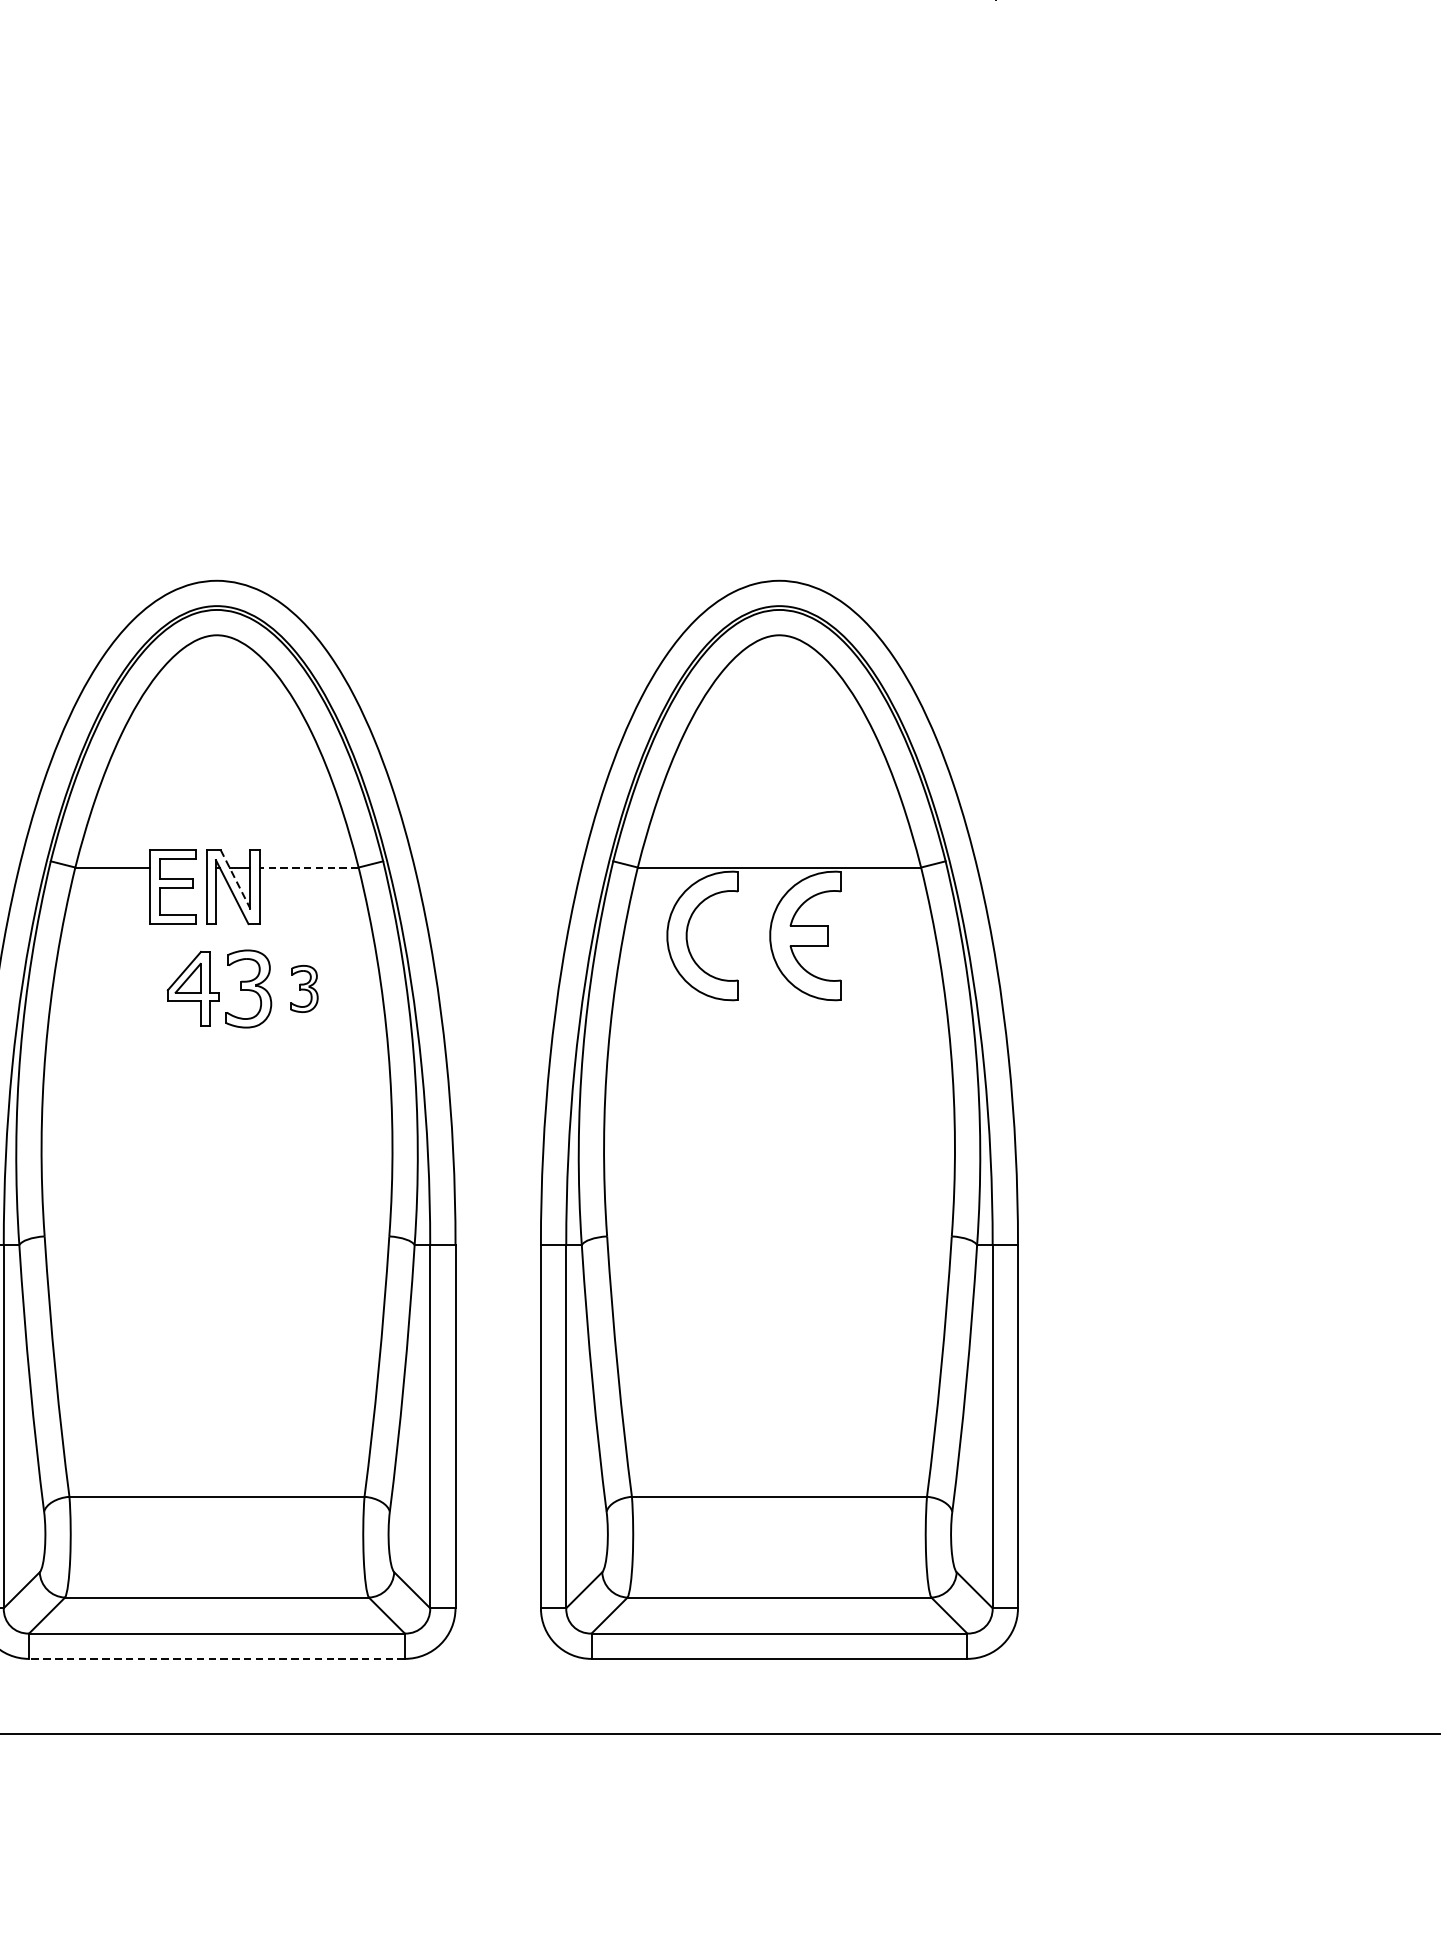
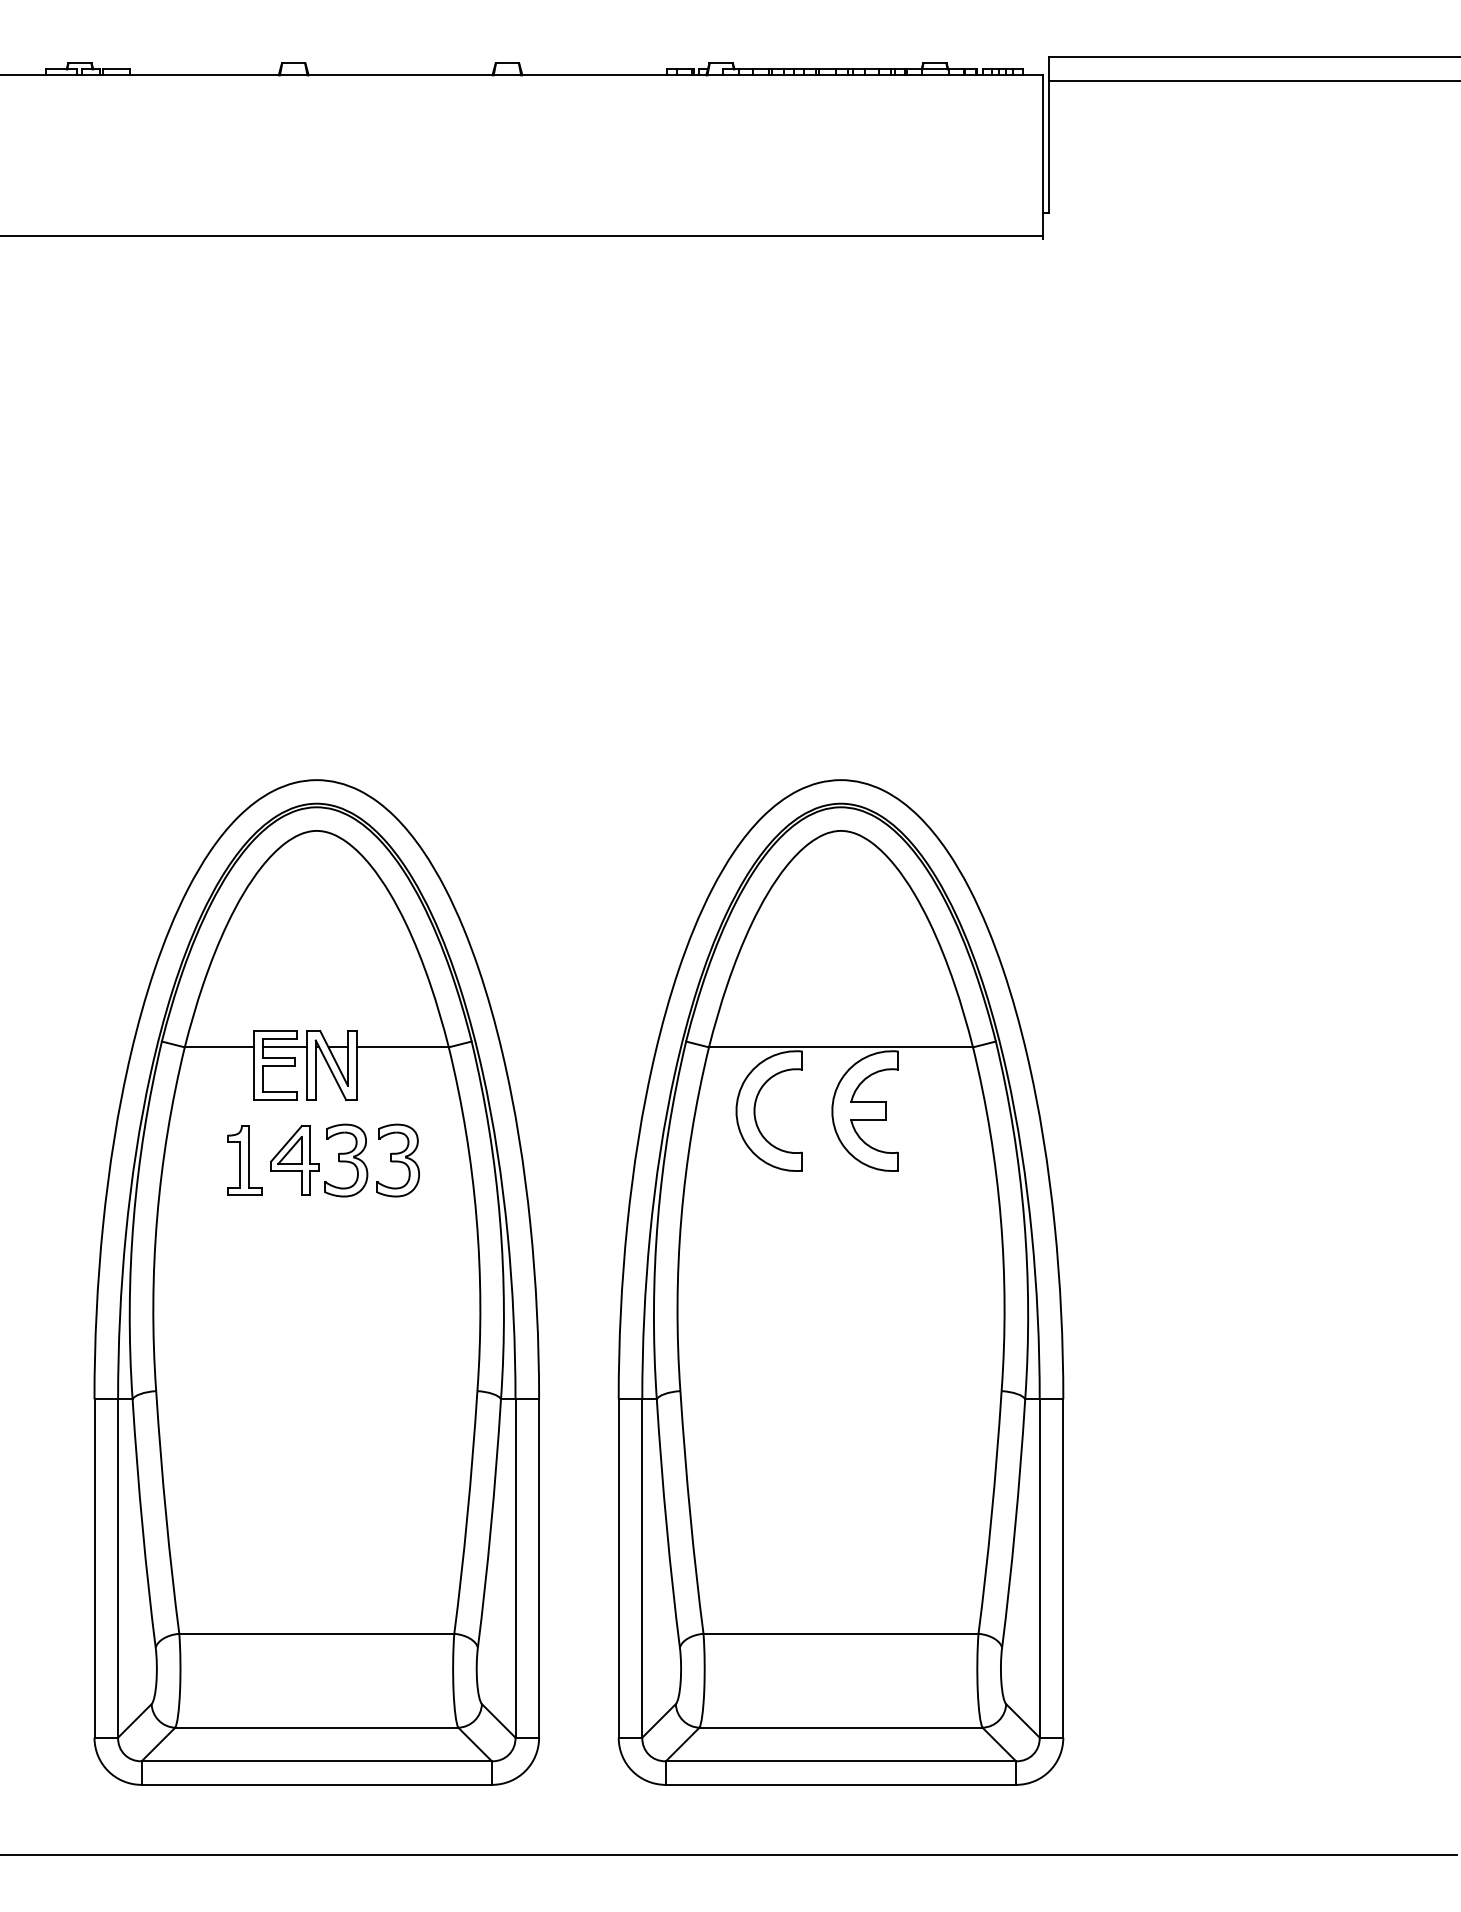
line: (183, 867) -> (285, 1047), added
line: (308, 867) -> (402, 1047), dashed -> solid
line: (235, 879) -> (334, 1058), dashed -> solid
part: (139, 988) -> (244, 1160), added
part: (303, 988) -> (397, 1160), size x1.67
line: (216, 1658) -> (316, 1784), dashed -> solid

